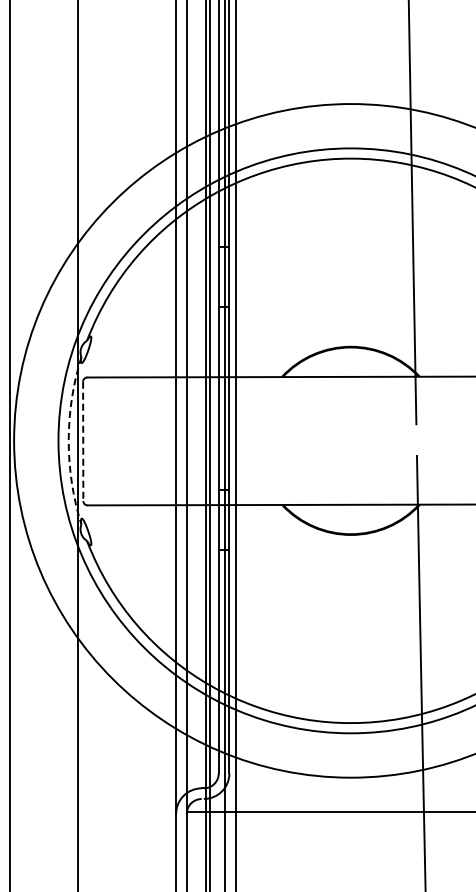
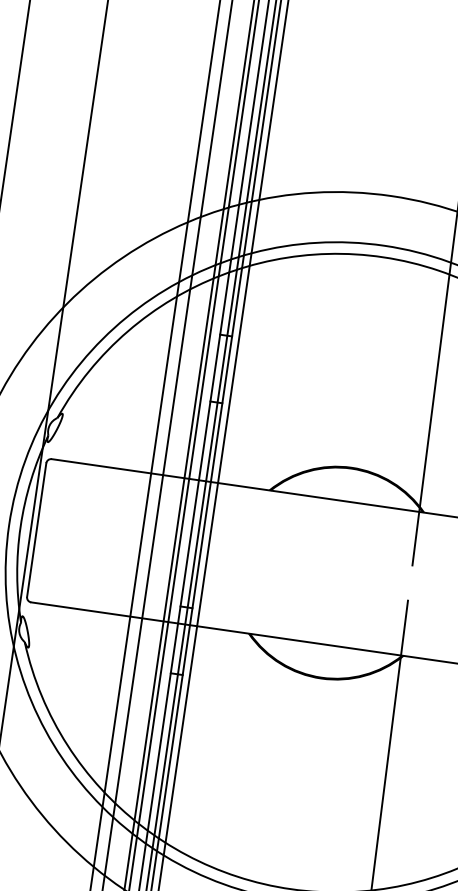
arc: (68, 440) -> (20, 526), dashed -> solid
line: (83, 441) -> (37, 530), dashed -> solid

